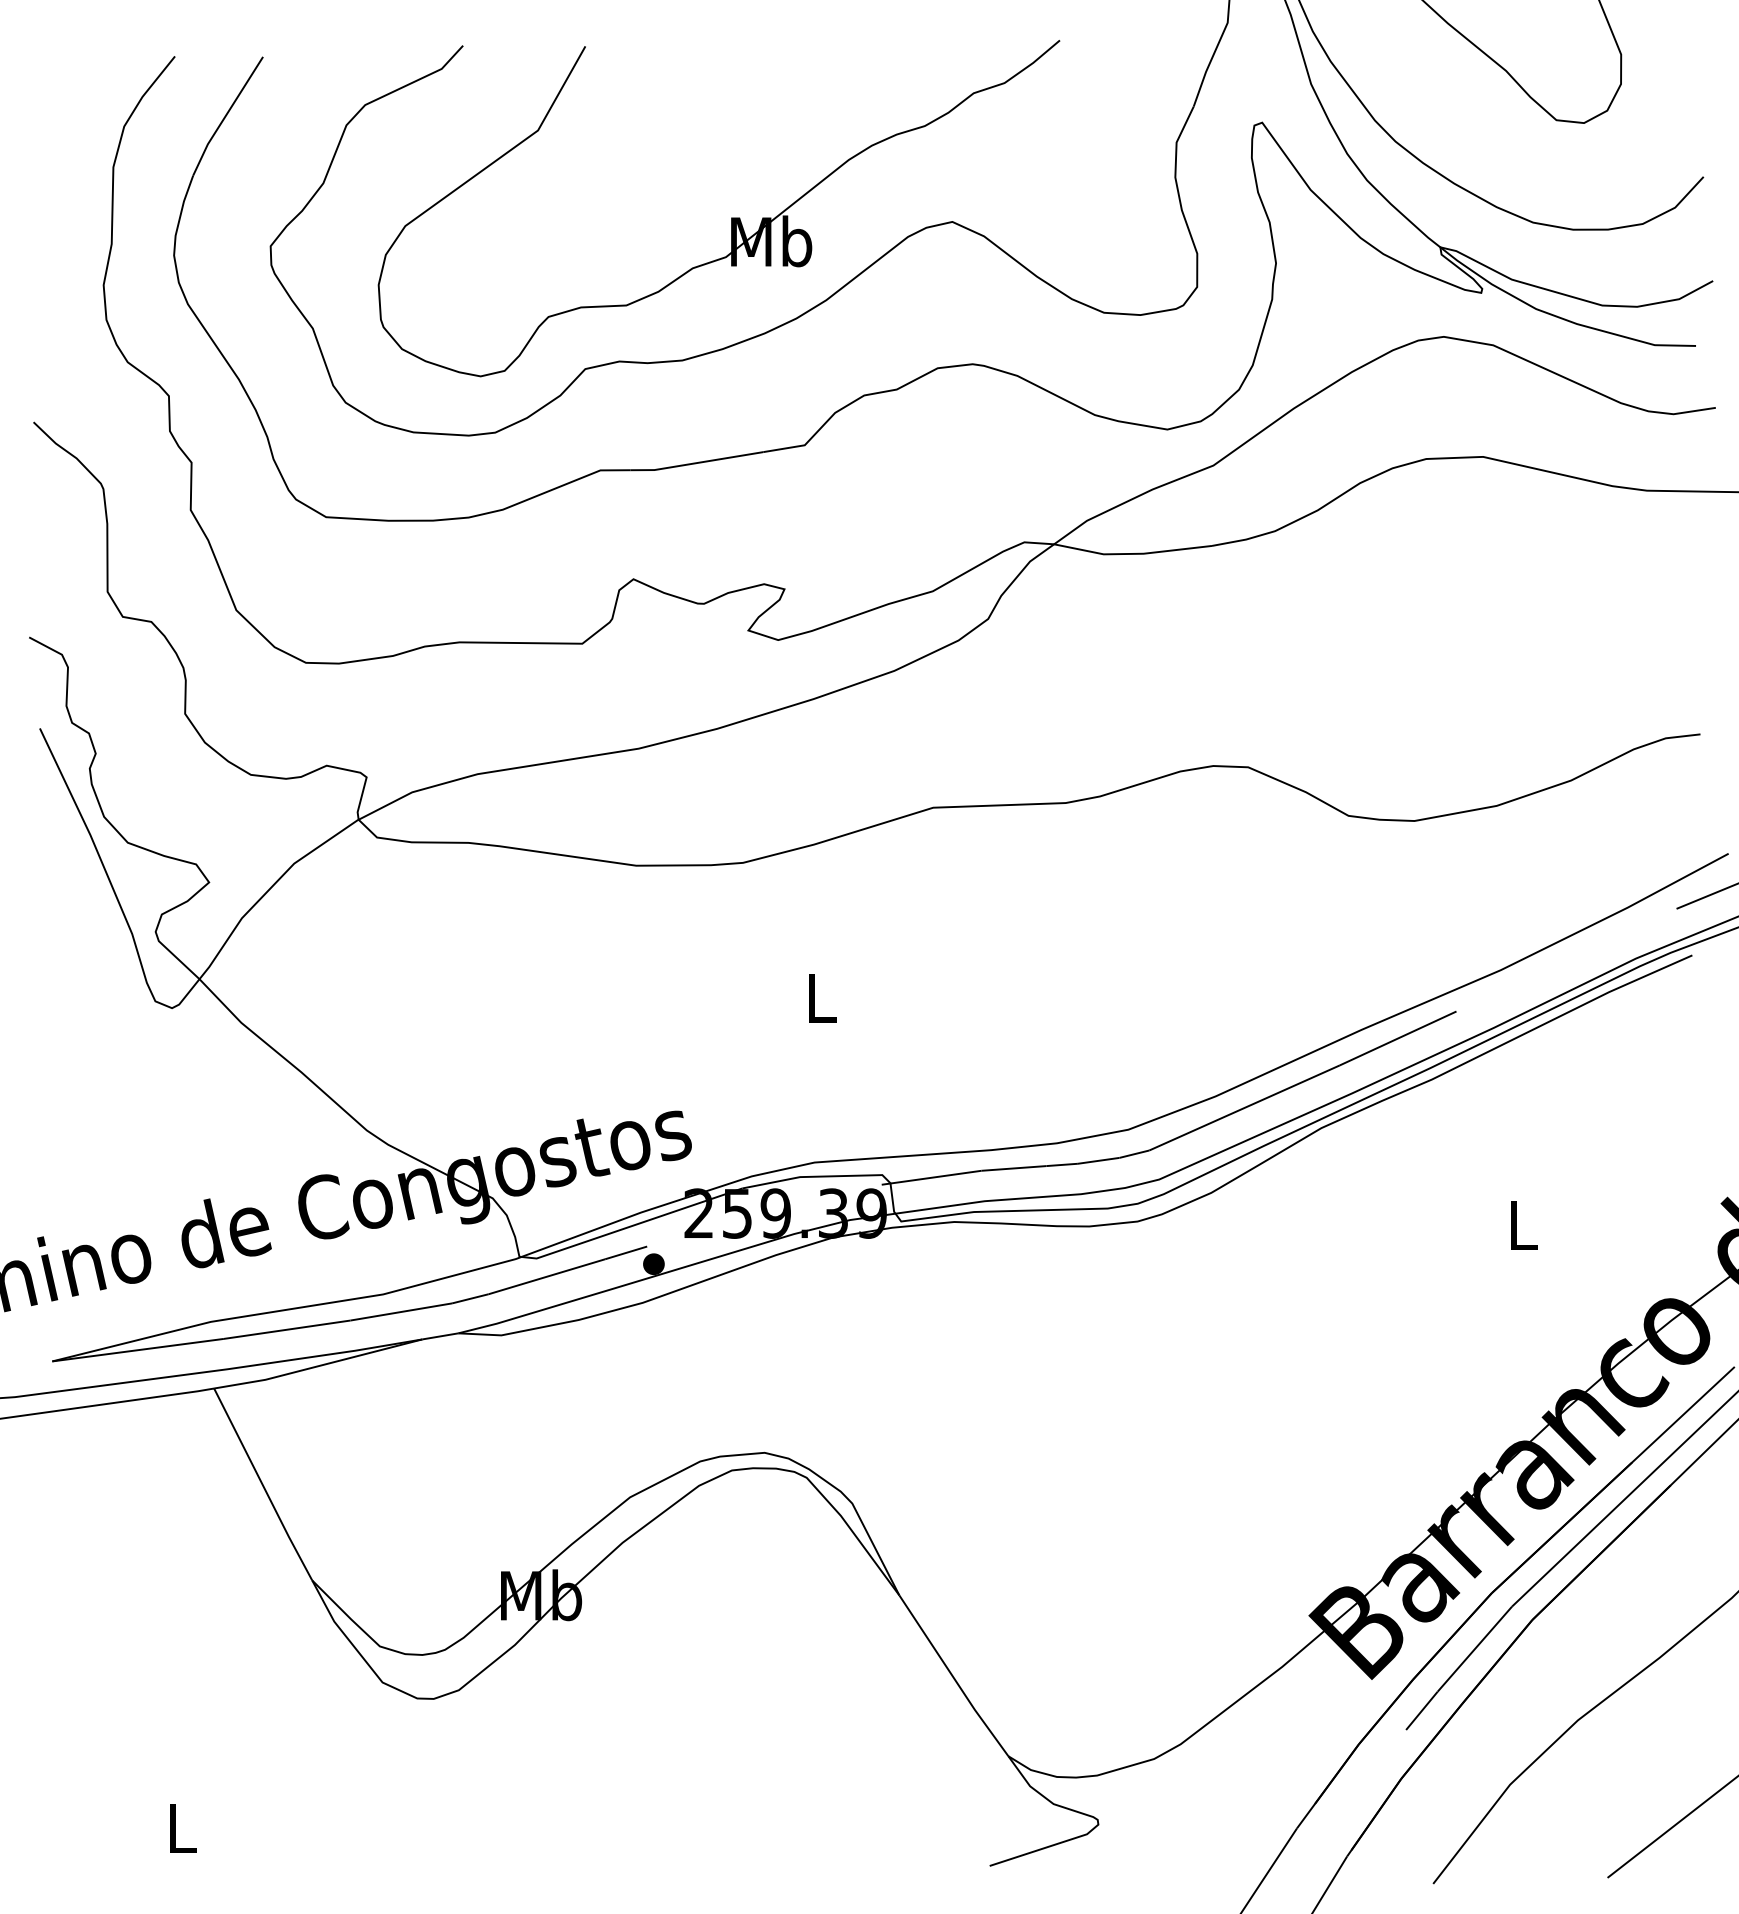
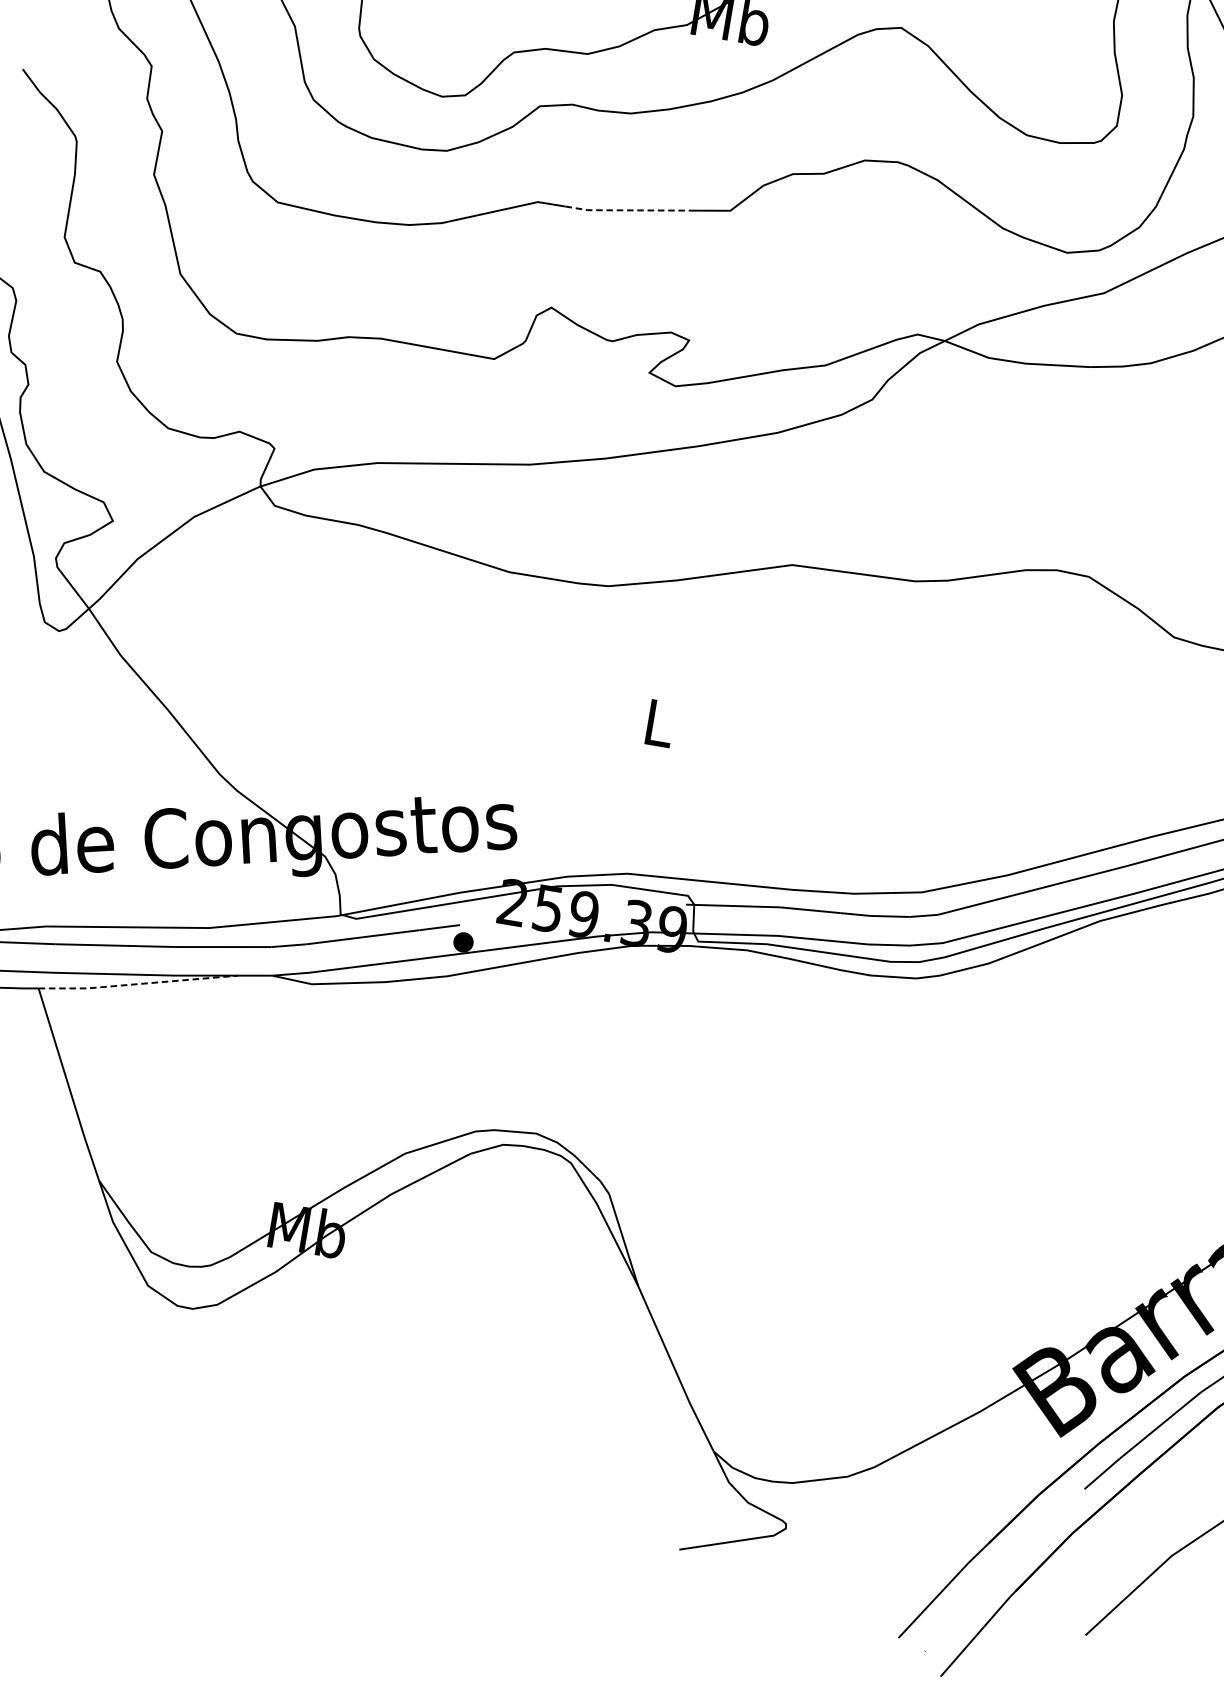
line: (696, 463) -> (627, 210), solid -> dashed
line: (317, 1366) -> (137, 984), solid -> dashed

